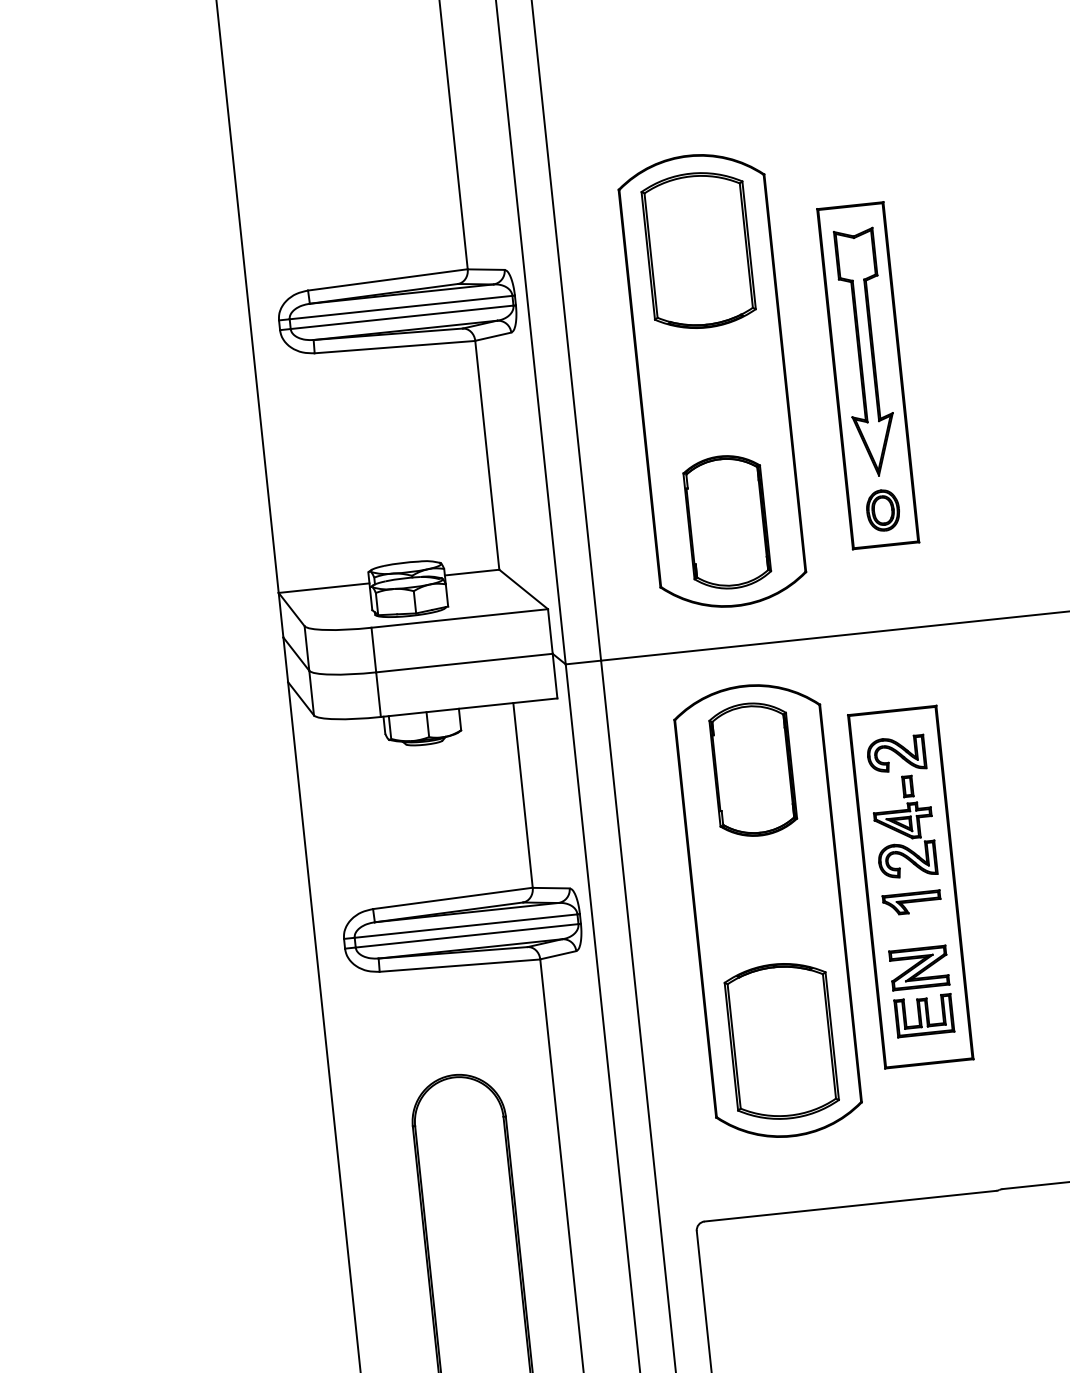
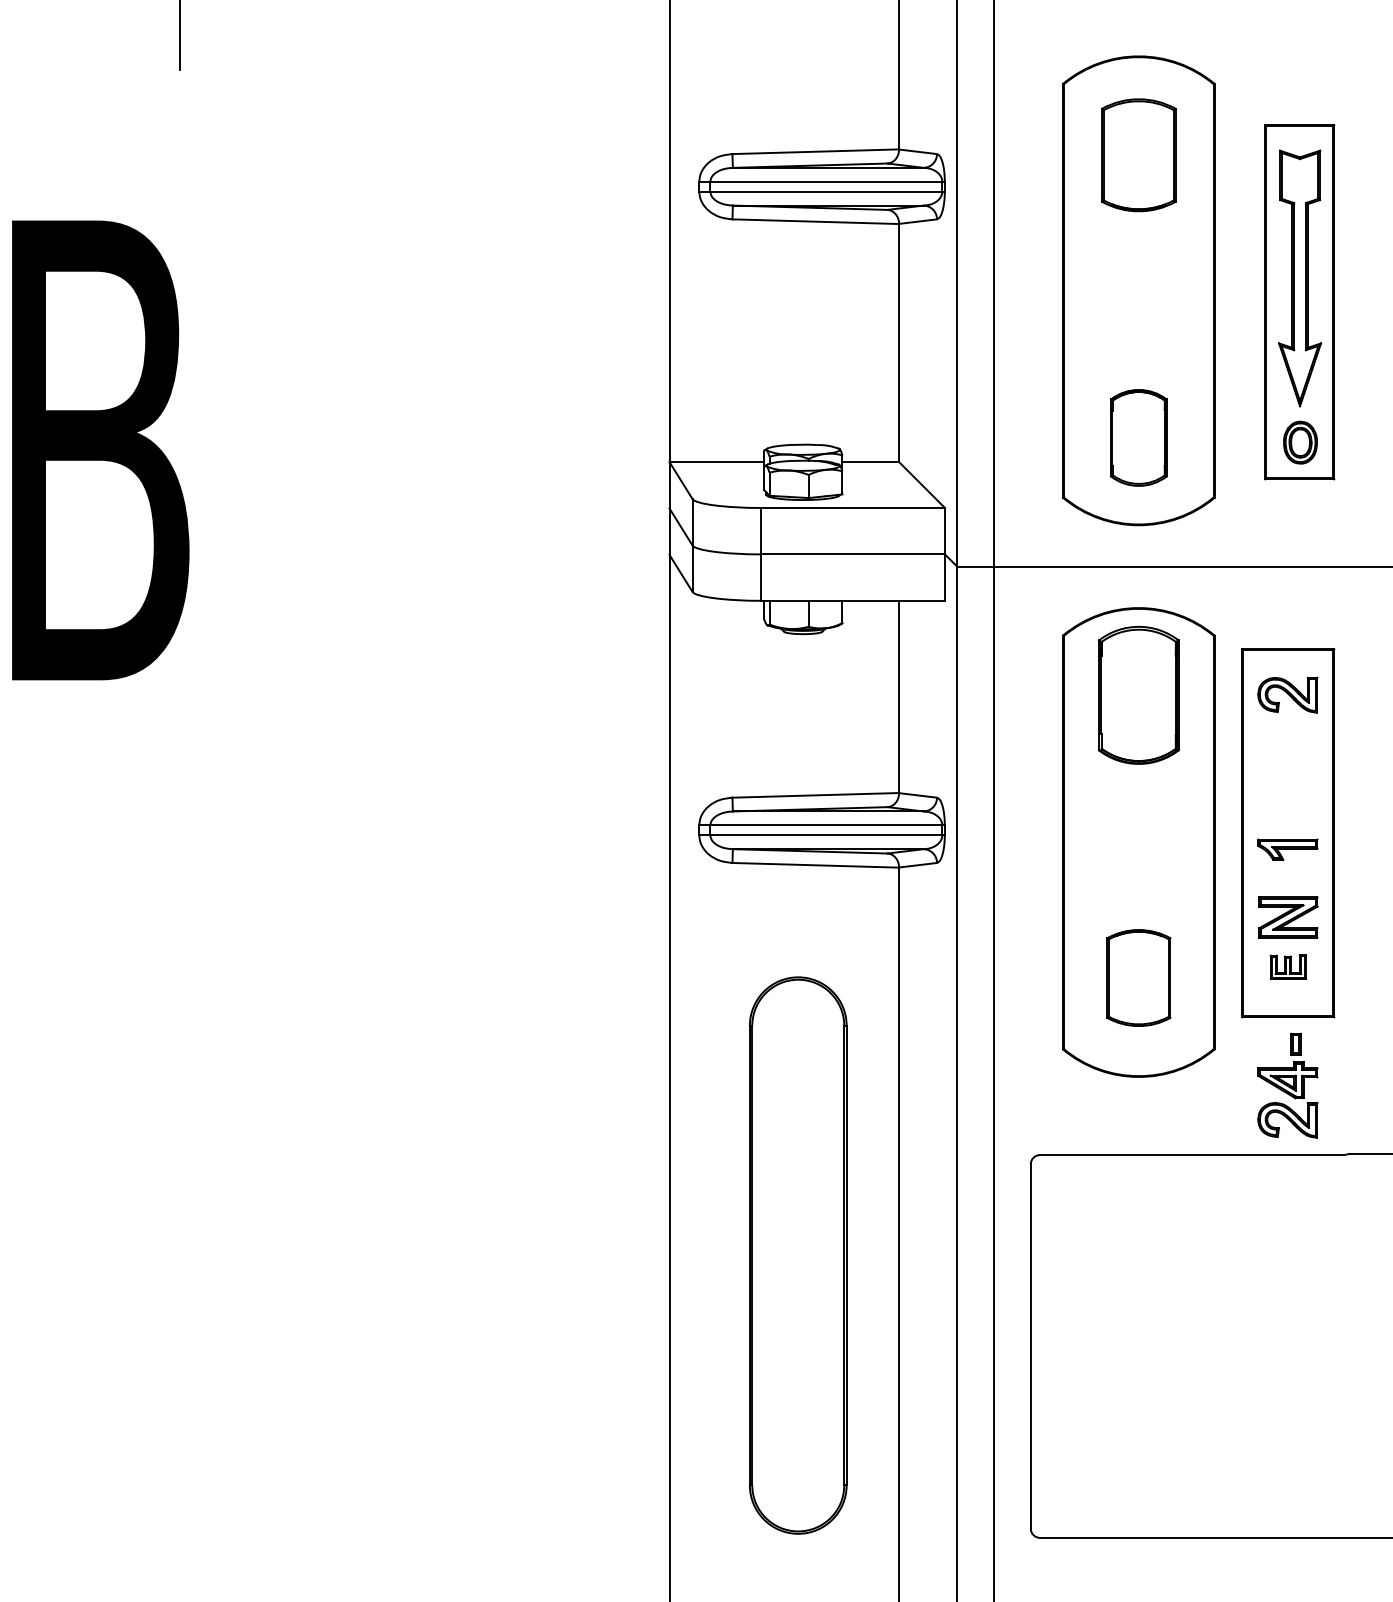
part: (698, 250) -> (1138, 155), size x0.7
part: (726, 521) -> (1138, 437), size x0.7
part: (903, 826) -> (1287, 1085), moved
part: (924, 1015) -> (1288, 966), size x0.6
part: (781, 1040) -> (1138, 977), size x0.6

